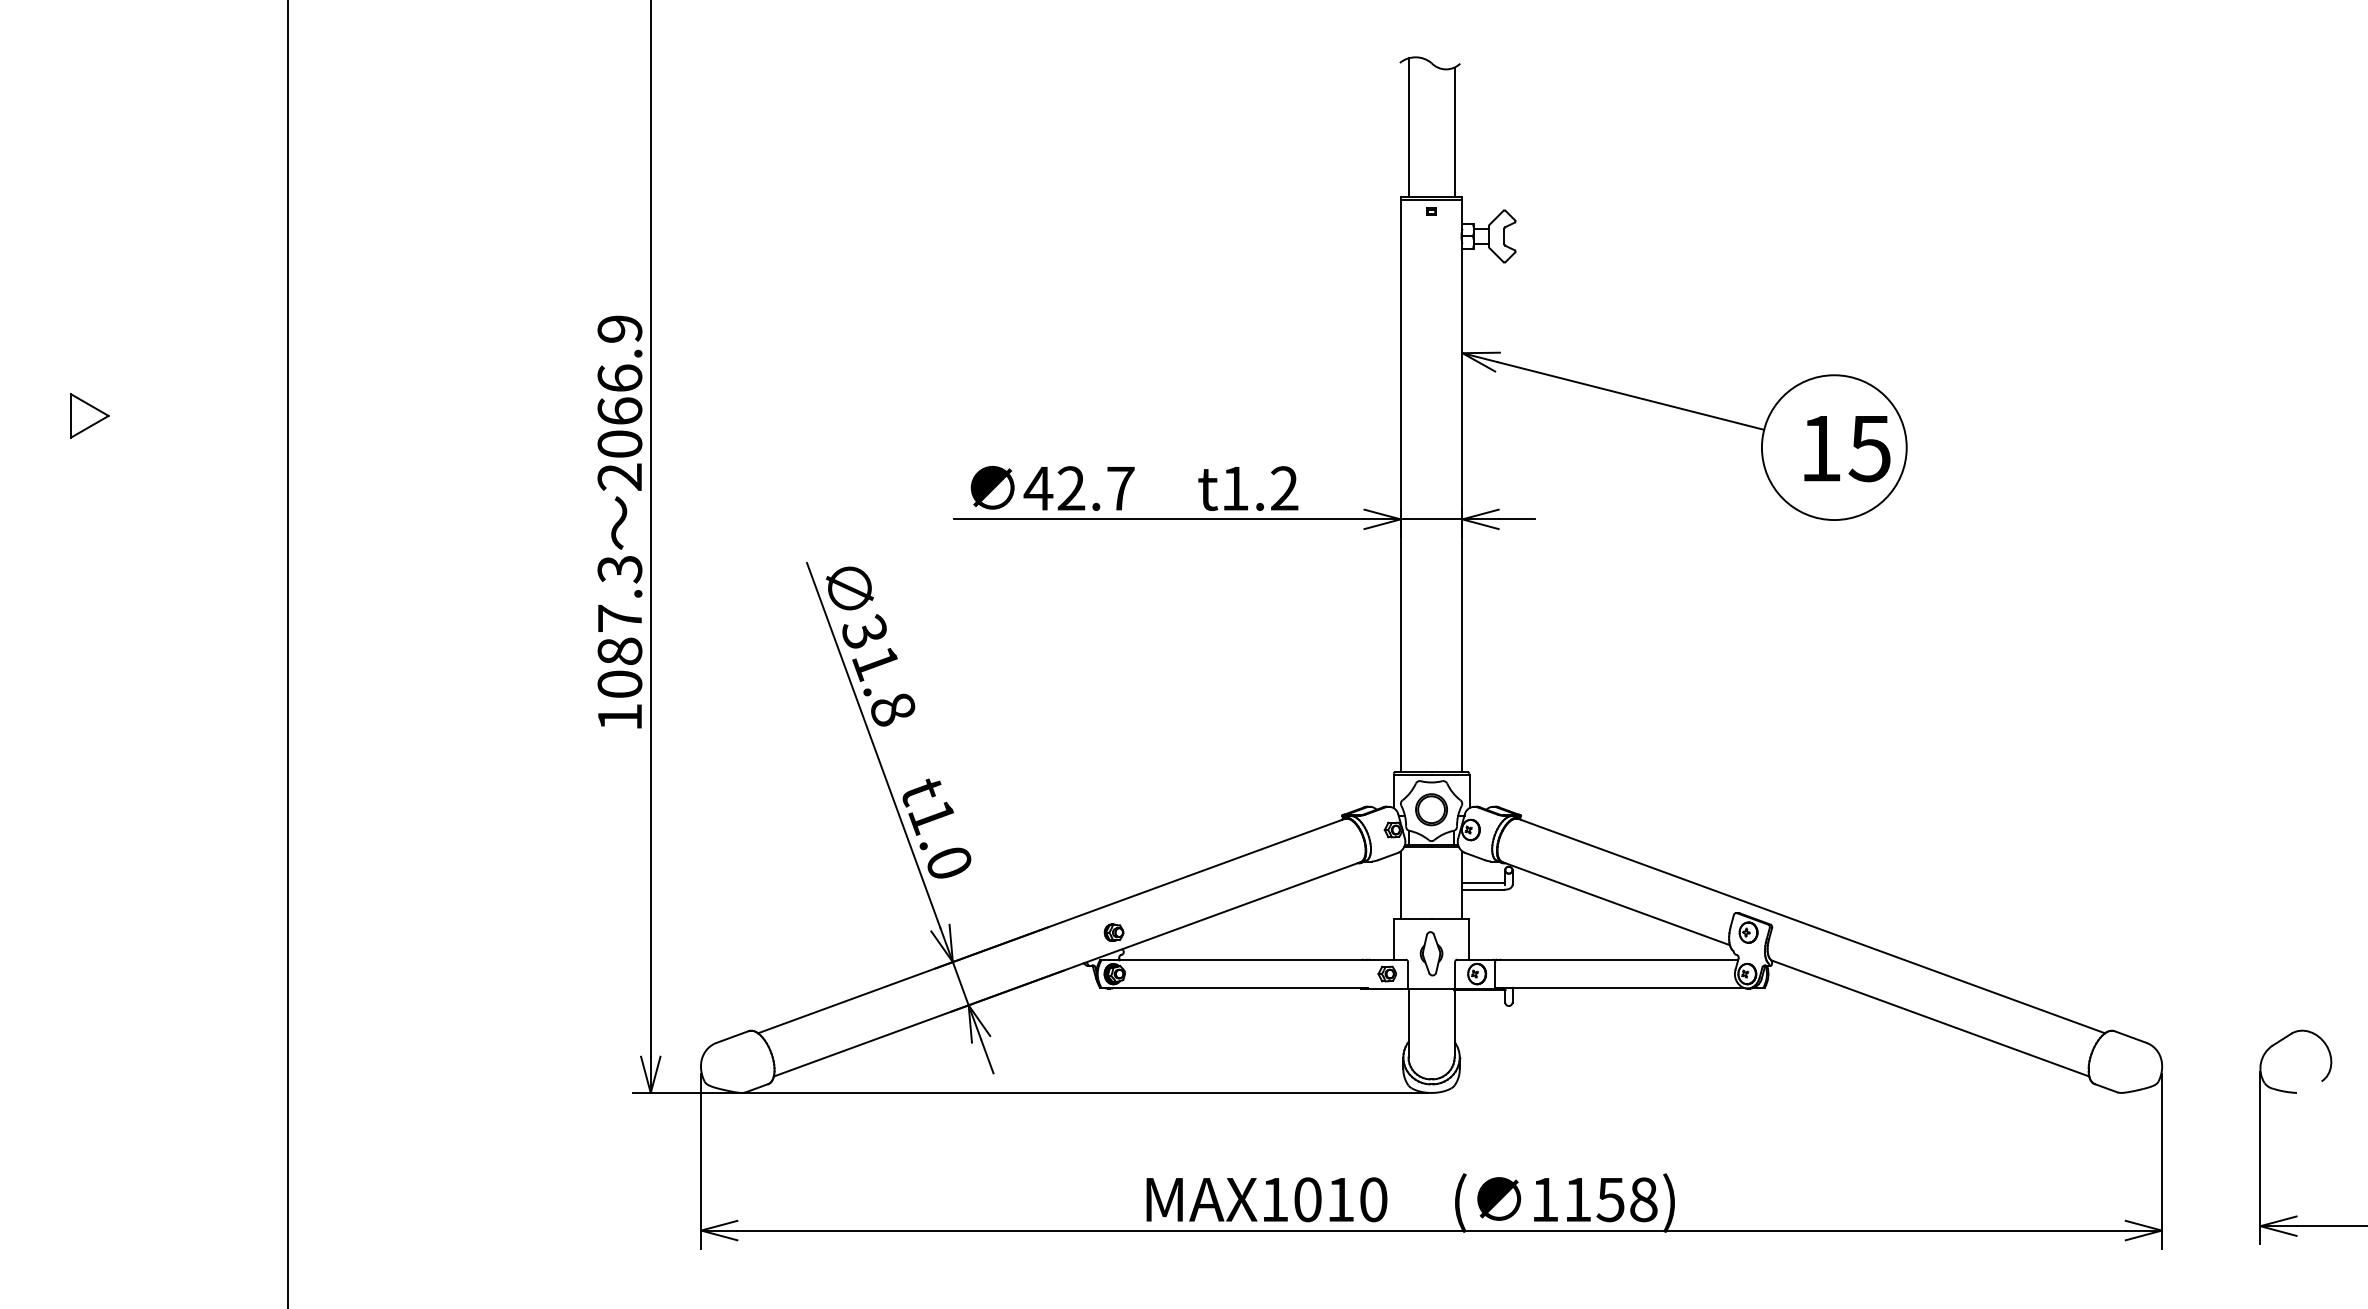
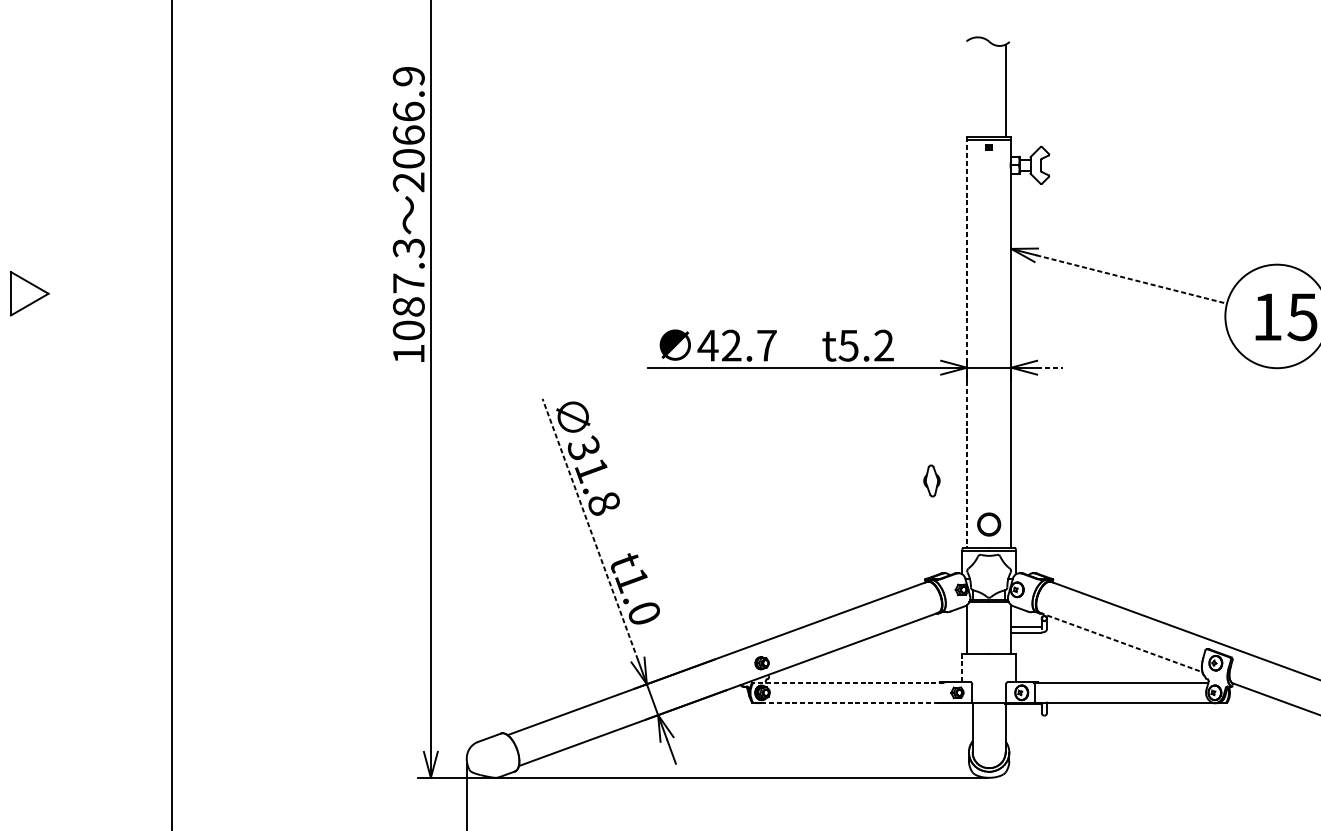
line: (1408, 127) -> (972, 87), removed
line: (1630, 395) -> (1131, 279), solid -> dashed
part: (89, 415) -> (29, 293), size x1.4
line: (1400, 485) -> (966, 343), solid -> dashed
text: (1234, 488) -> (848, 345), t1.2 -> t5.2
line: (1517, 519) -> (1050, 367), solid -> dashed
text: (619, 521) -> (408, 214), moved
line: (873, 745) -> (590, 529), solid -> dashed
part: (1431, 809) -> (989, 524), moved
line: (1616, 903) -> (1121, 642), solid -> dashed
line: (1393, 939) -> (961, 668), solid -> dashed
part: (1431, 953) -> (931, 480), moved
line: (1235, 960) -> (848, 683), solid -> dashed
line: (1235, 987) -> (848, 702), solid -> dashed

